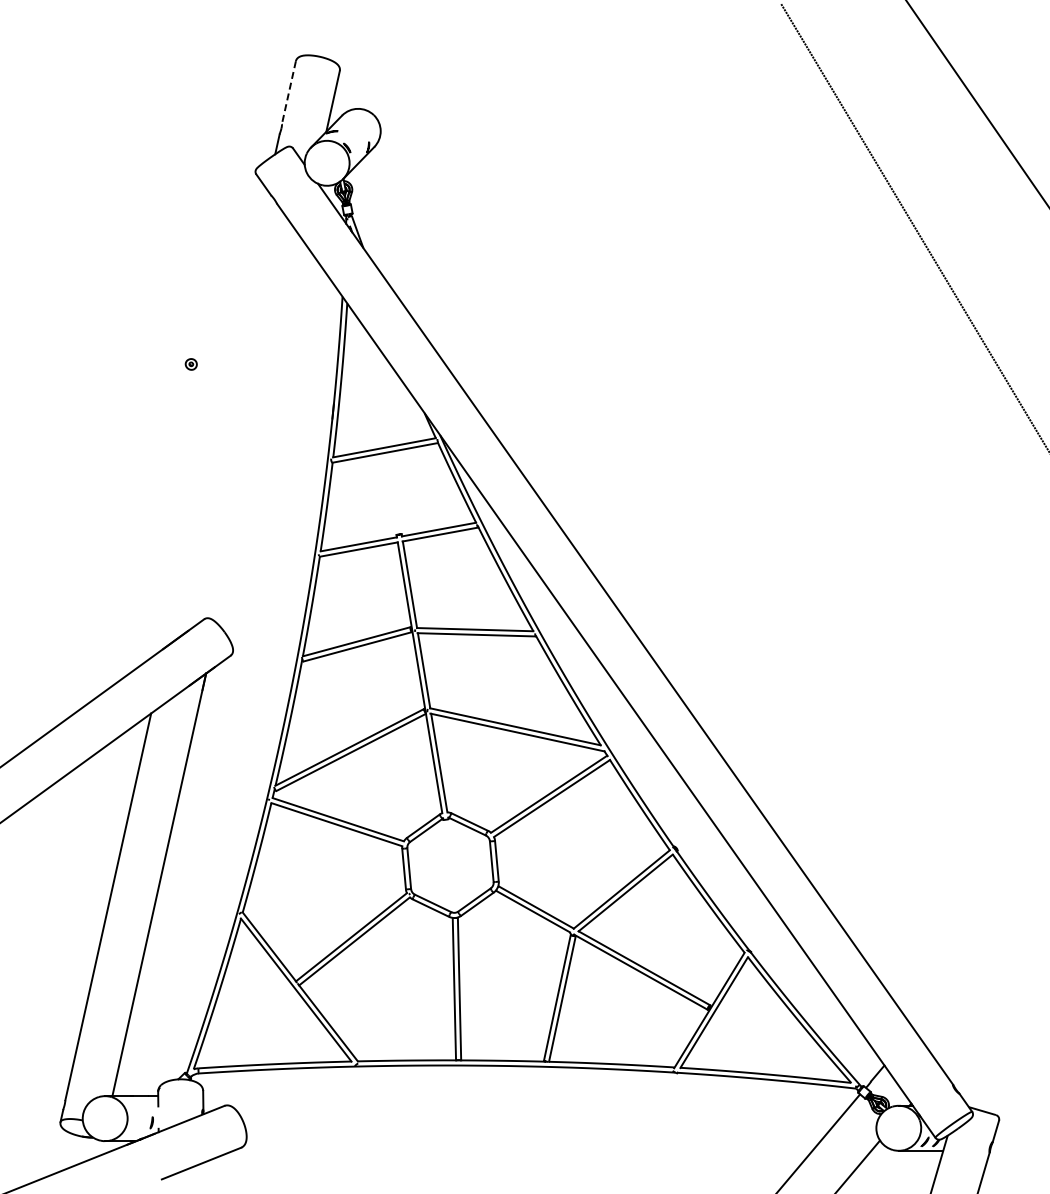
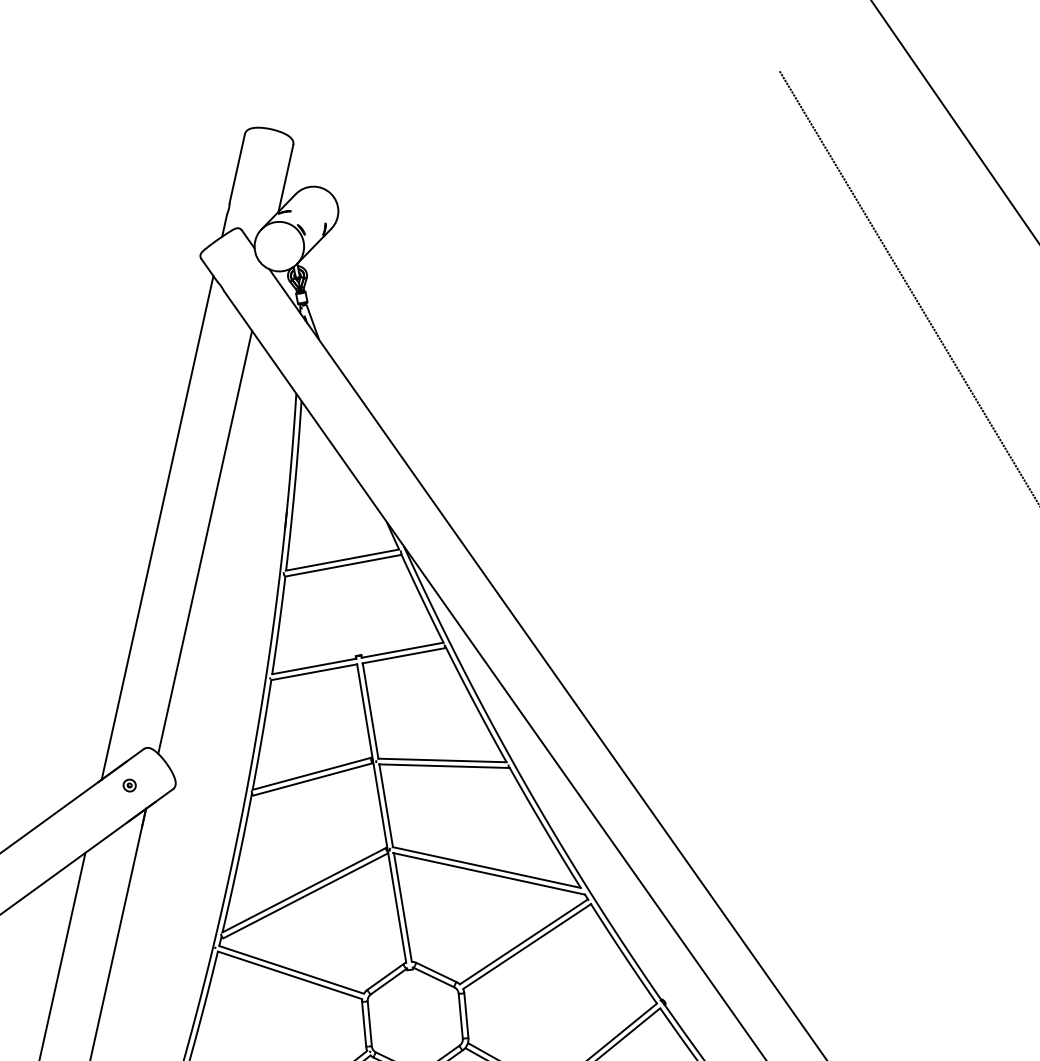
line: (288, 93) -> (236, 169), dashed -> solid
part: (190, 364) -> (128, 785), moved
line: (216, 418) -> (157, 527), added
line: (259, 431) -> (204, 542), added

